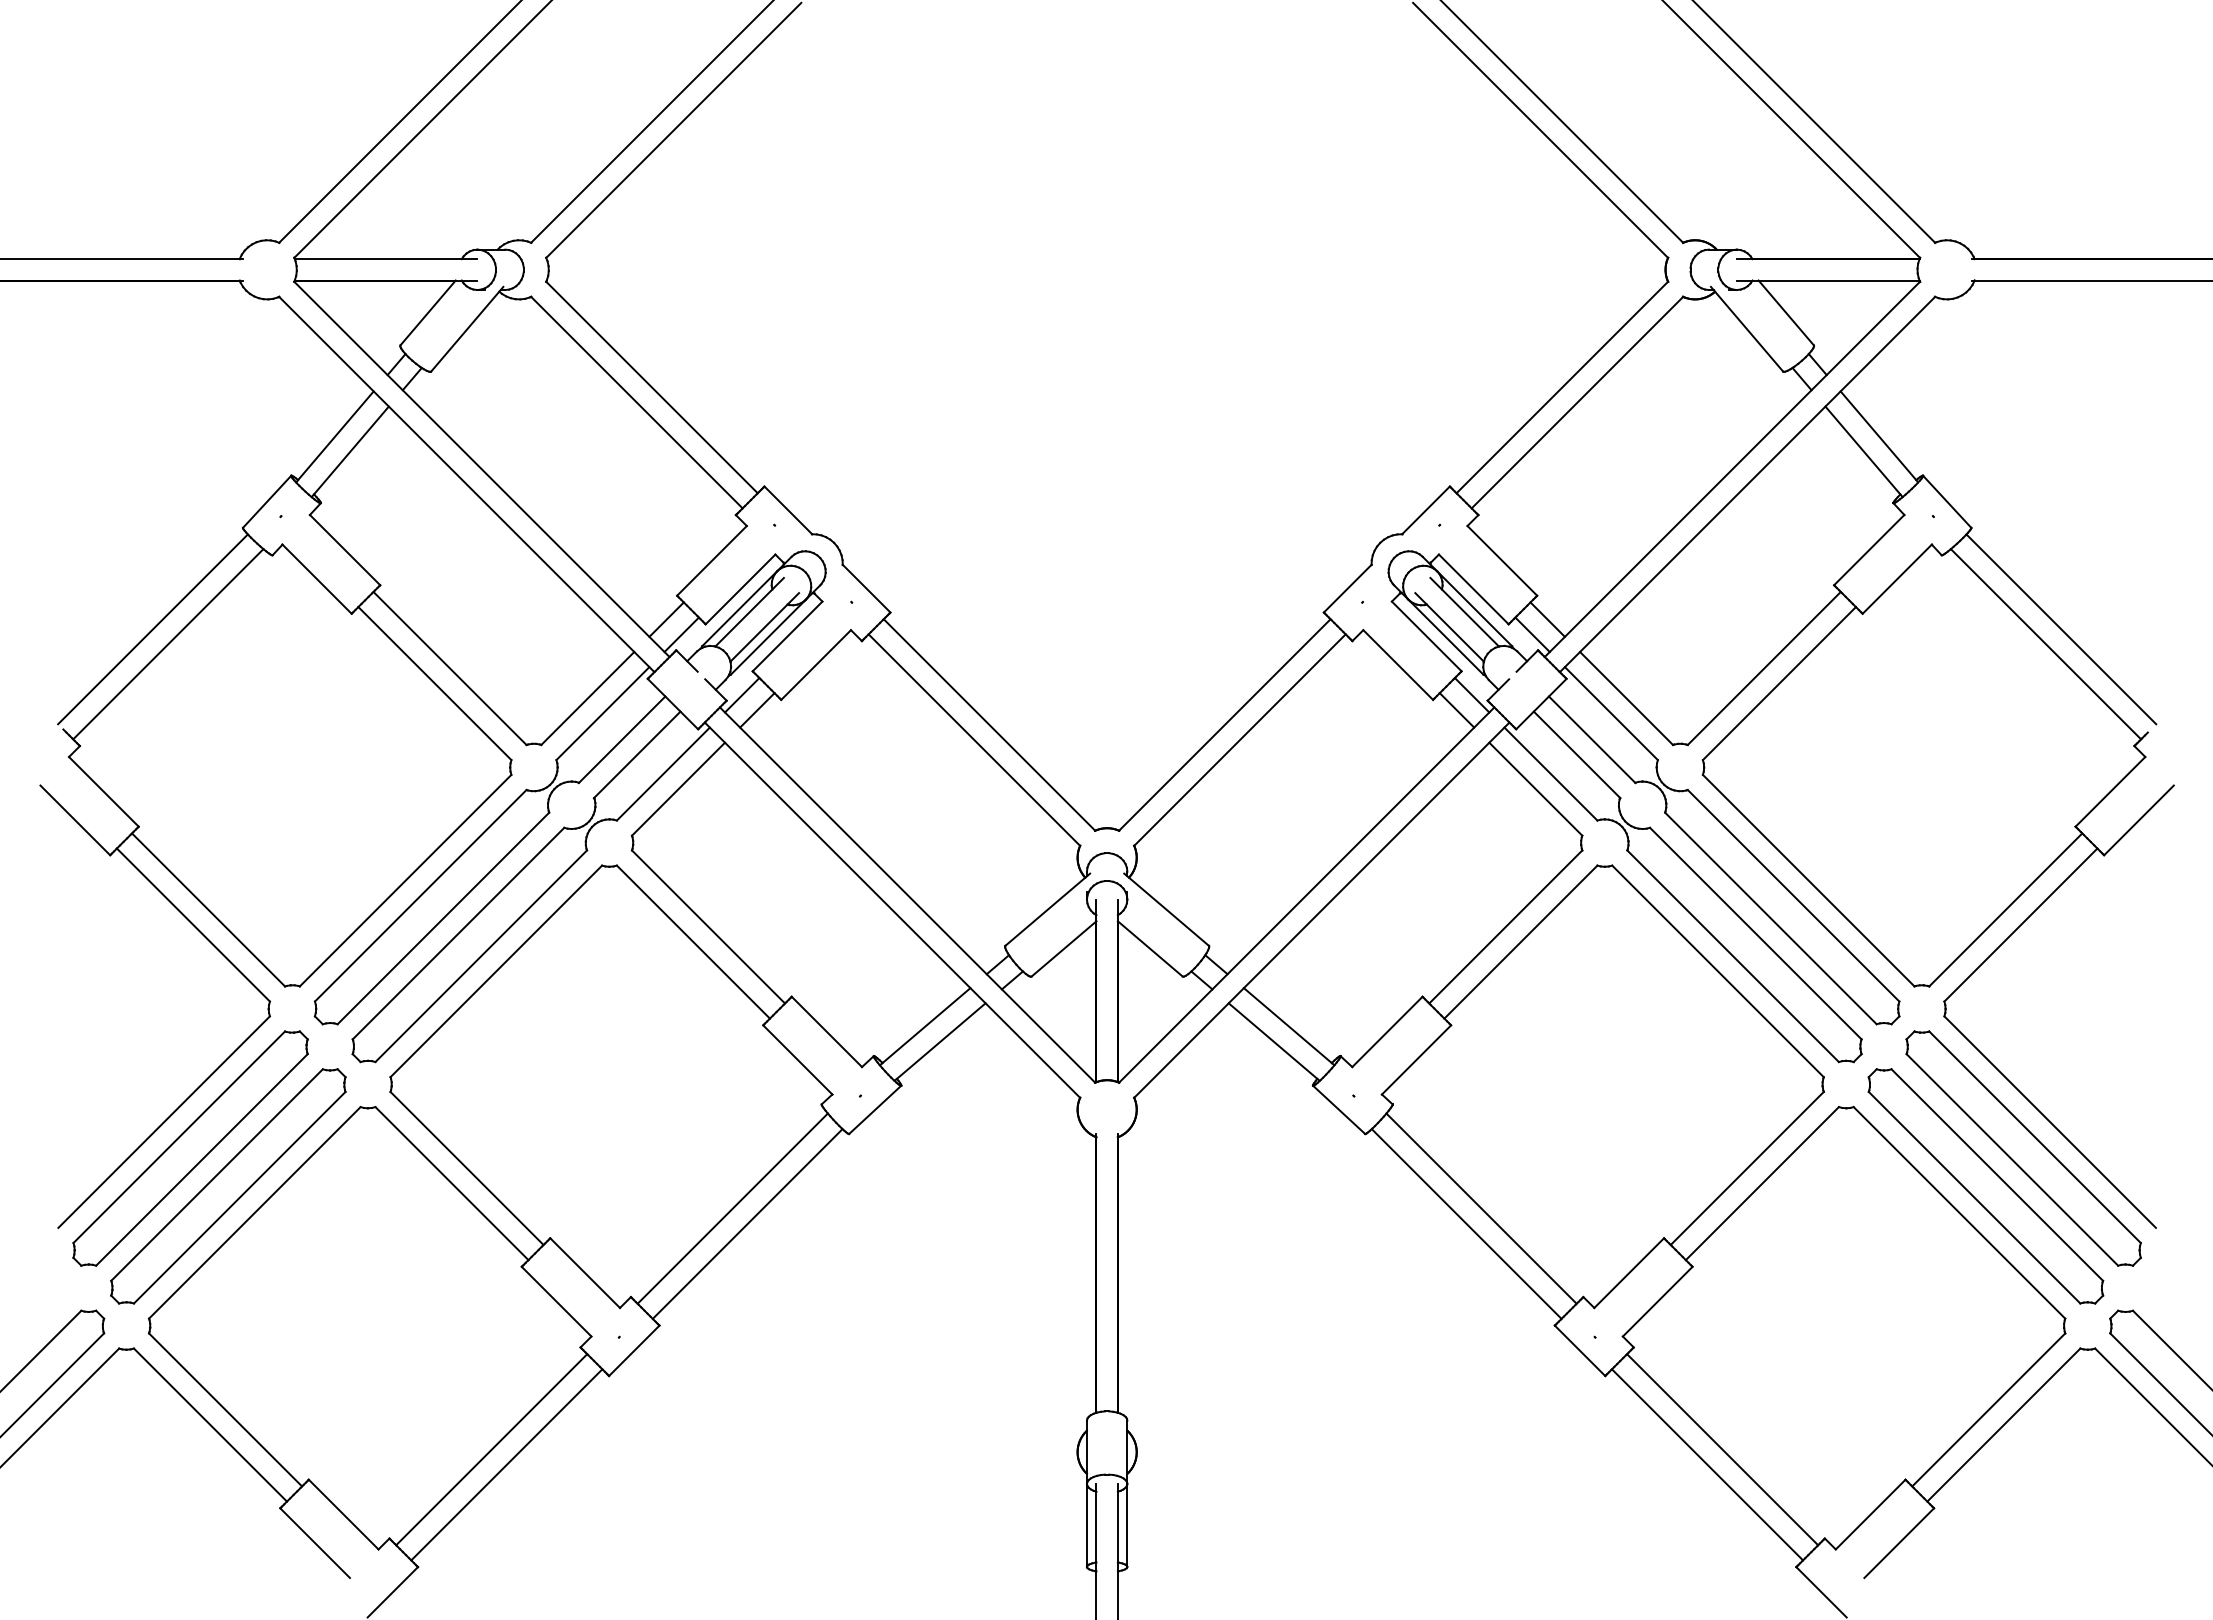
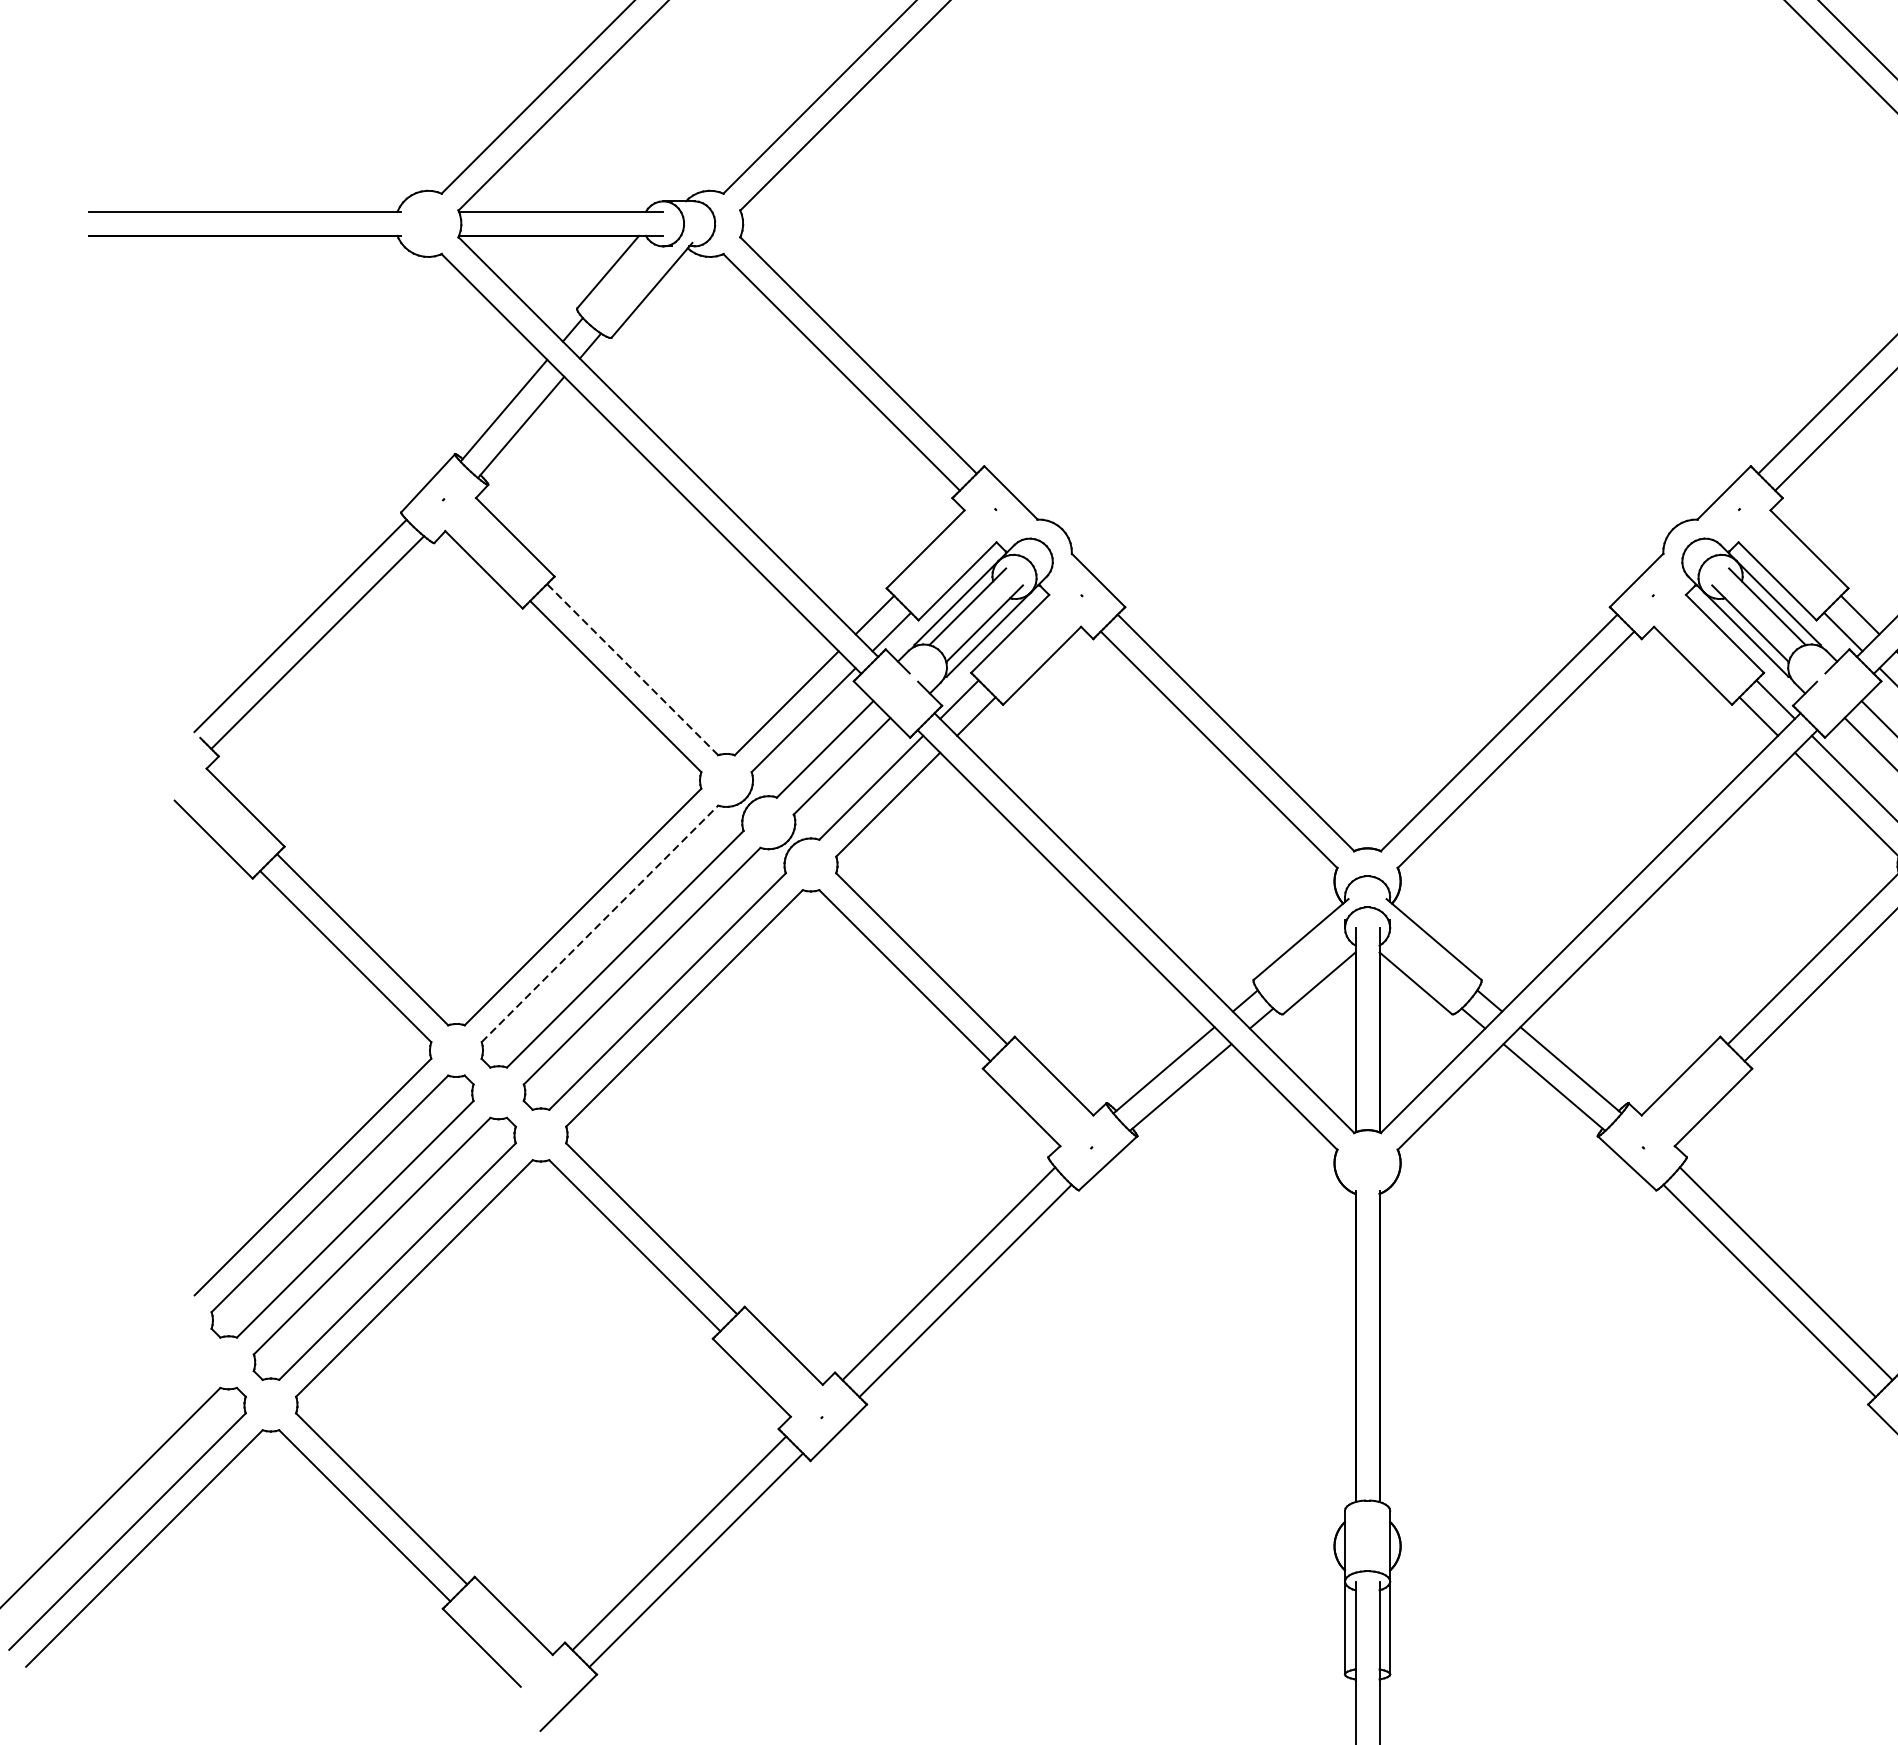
line: (449, 668) -> (632, 669), solid -> dashed
line: (420, 895) -> (599, 923), solid -> dashed

